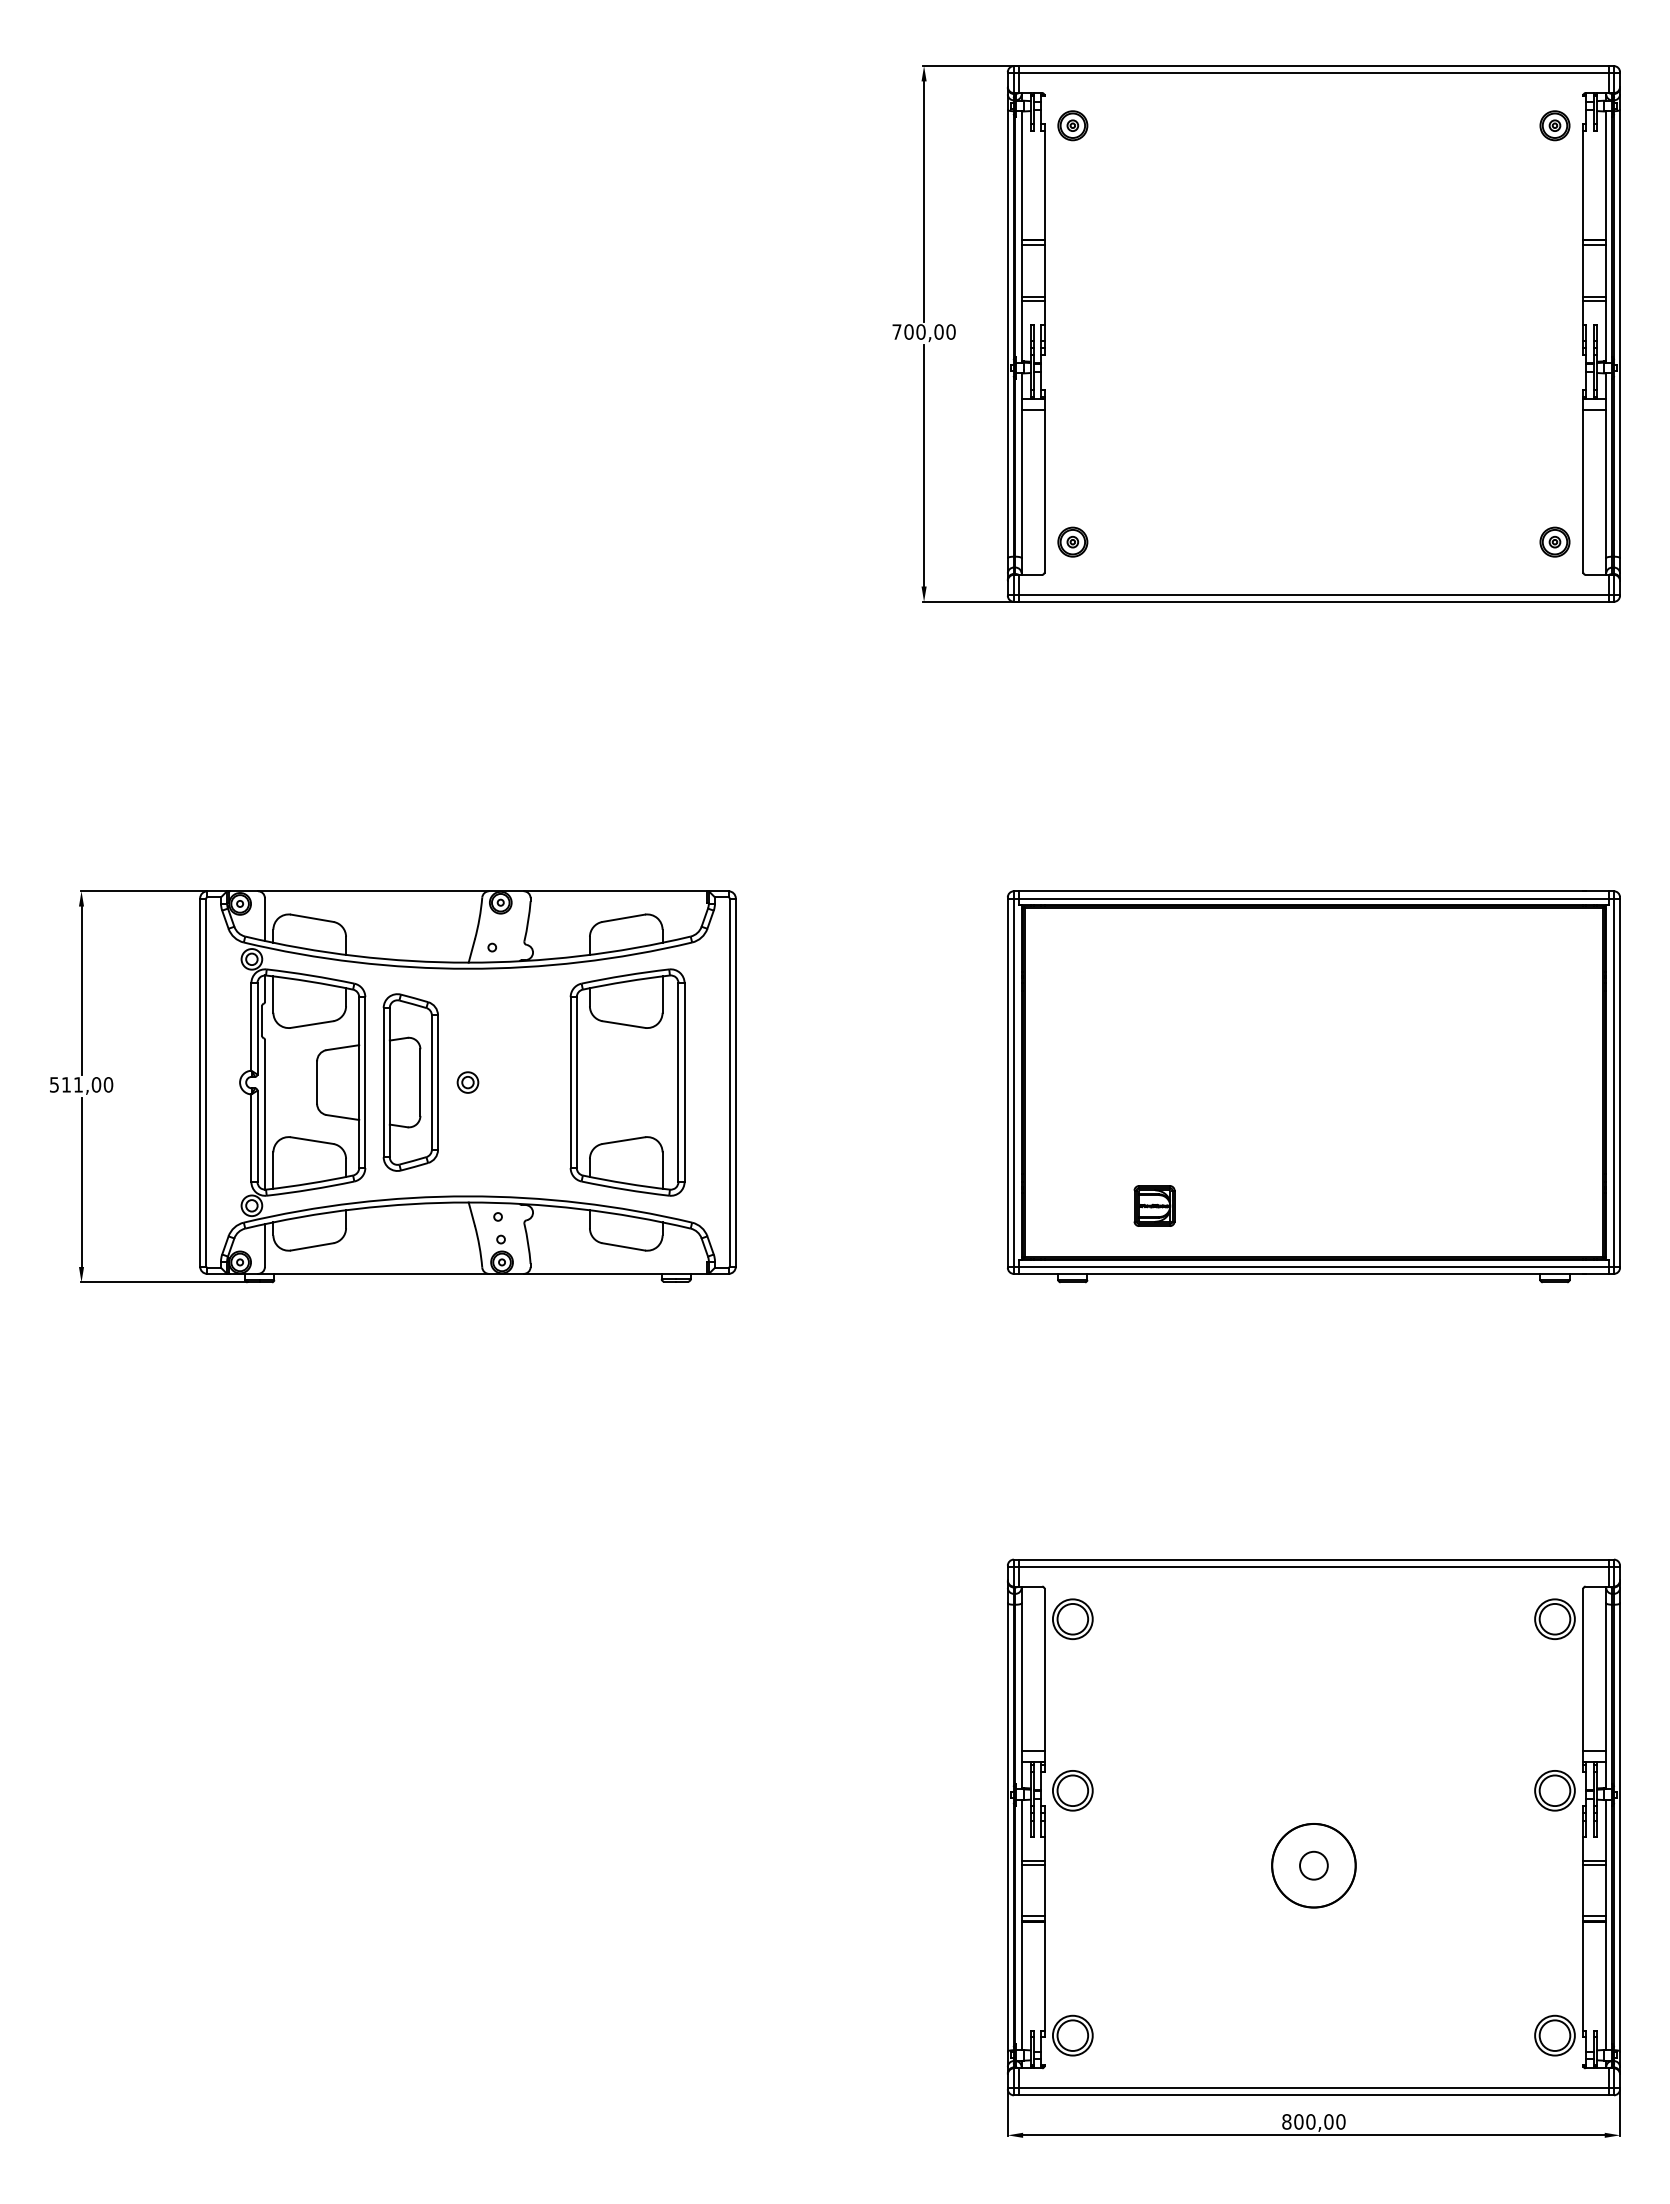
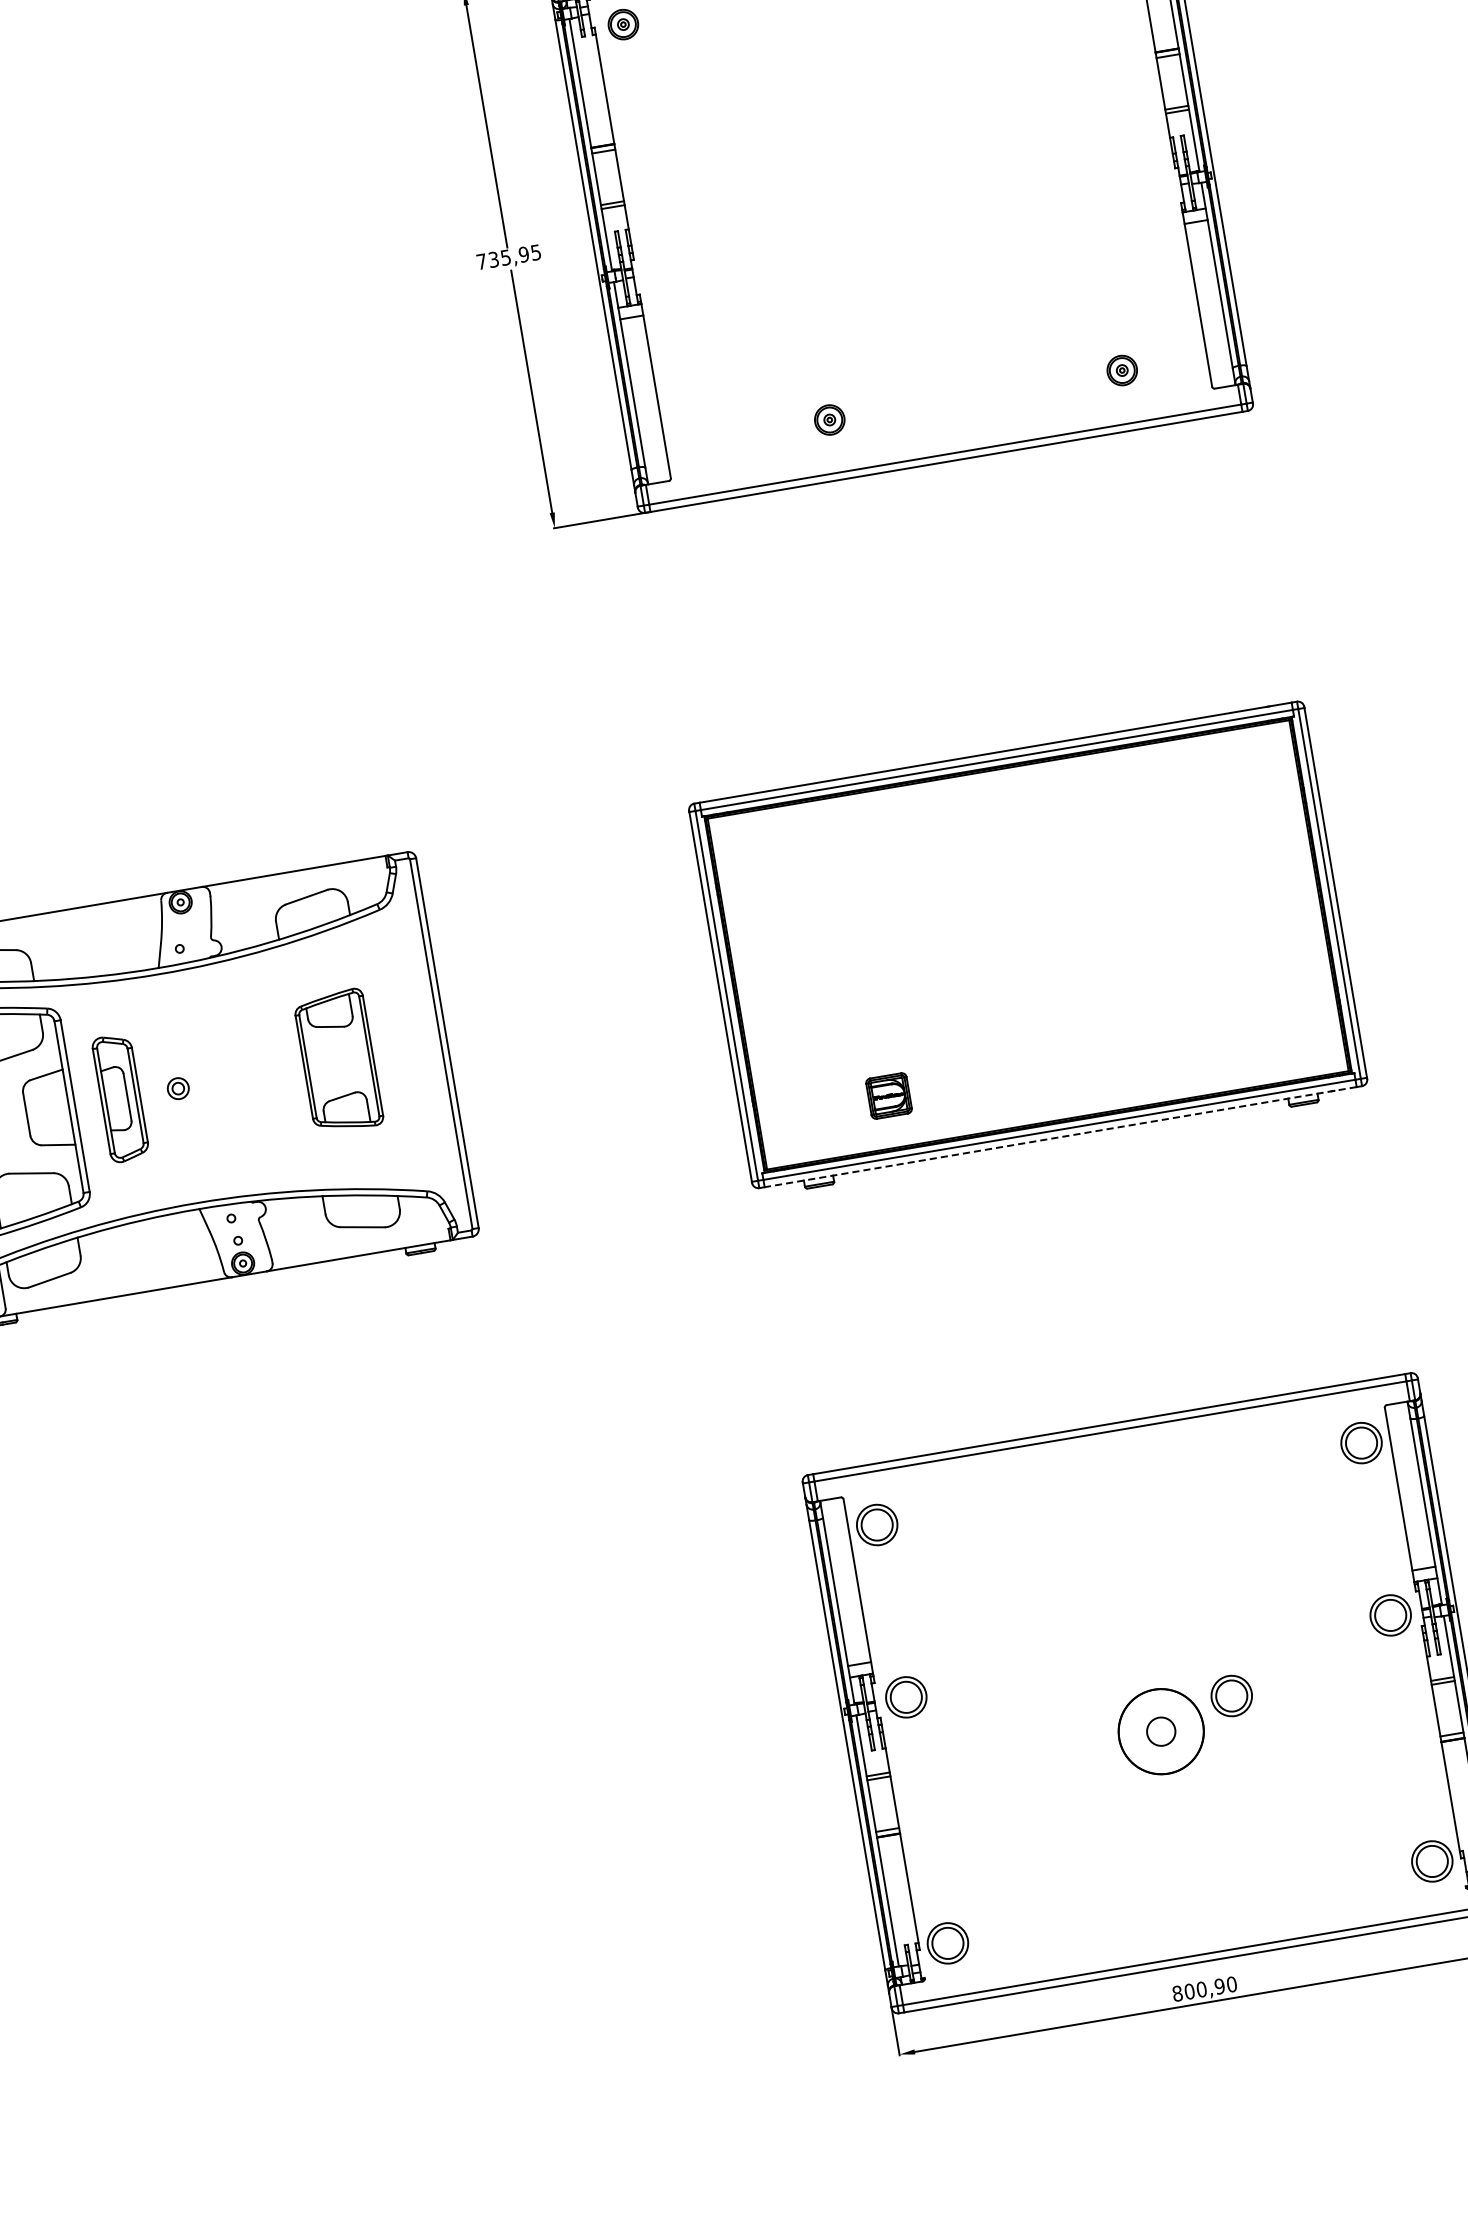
text: (929, 331) -> (514, 255), 700,00 -> 735,95
part: (1072, 541) -> (829, 419), moved
part: (1554, 541) -> (1121, 369), moved
part: (410, 1082) -> (120, 1098), size x0.7
part: (627, 1082) -> (338, 1061), size x0.6
line: (1313, 1273) -> (1060, 1136), solid -> dashed
part: (1387, 1842) -> (1231, 1695), added
text: (1328, 2121) -> (1219, 1986), 800,00 -> 800,90

